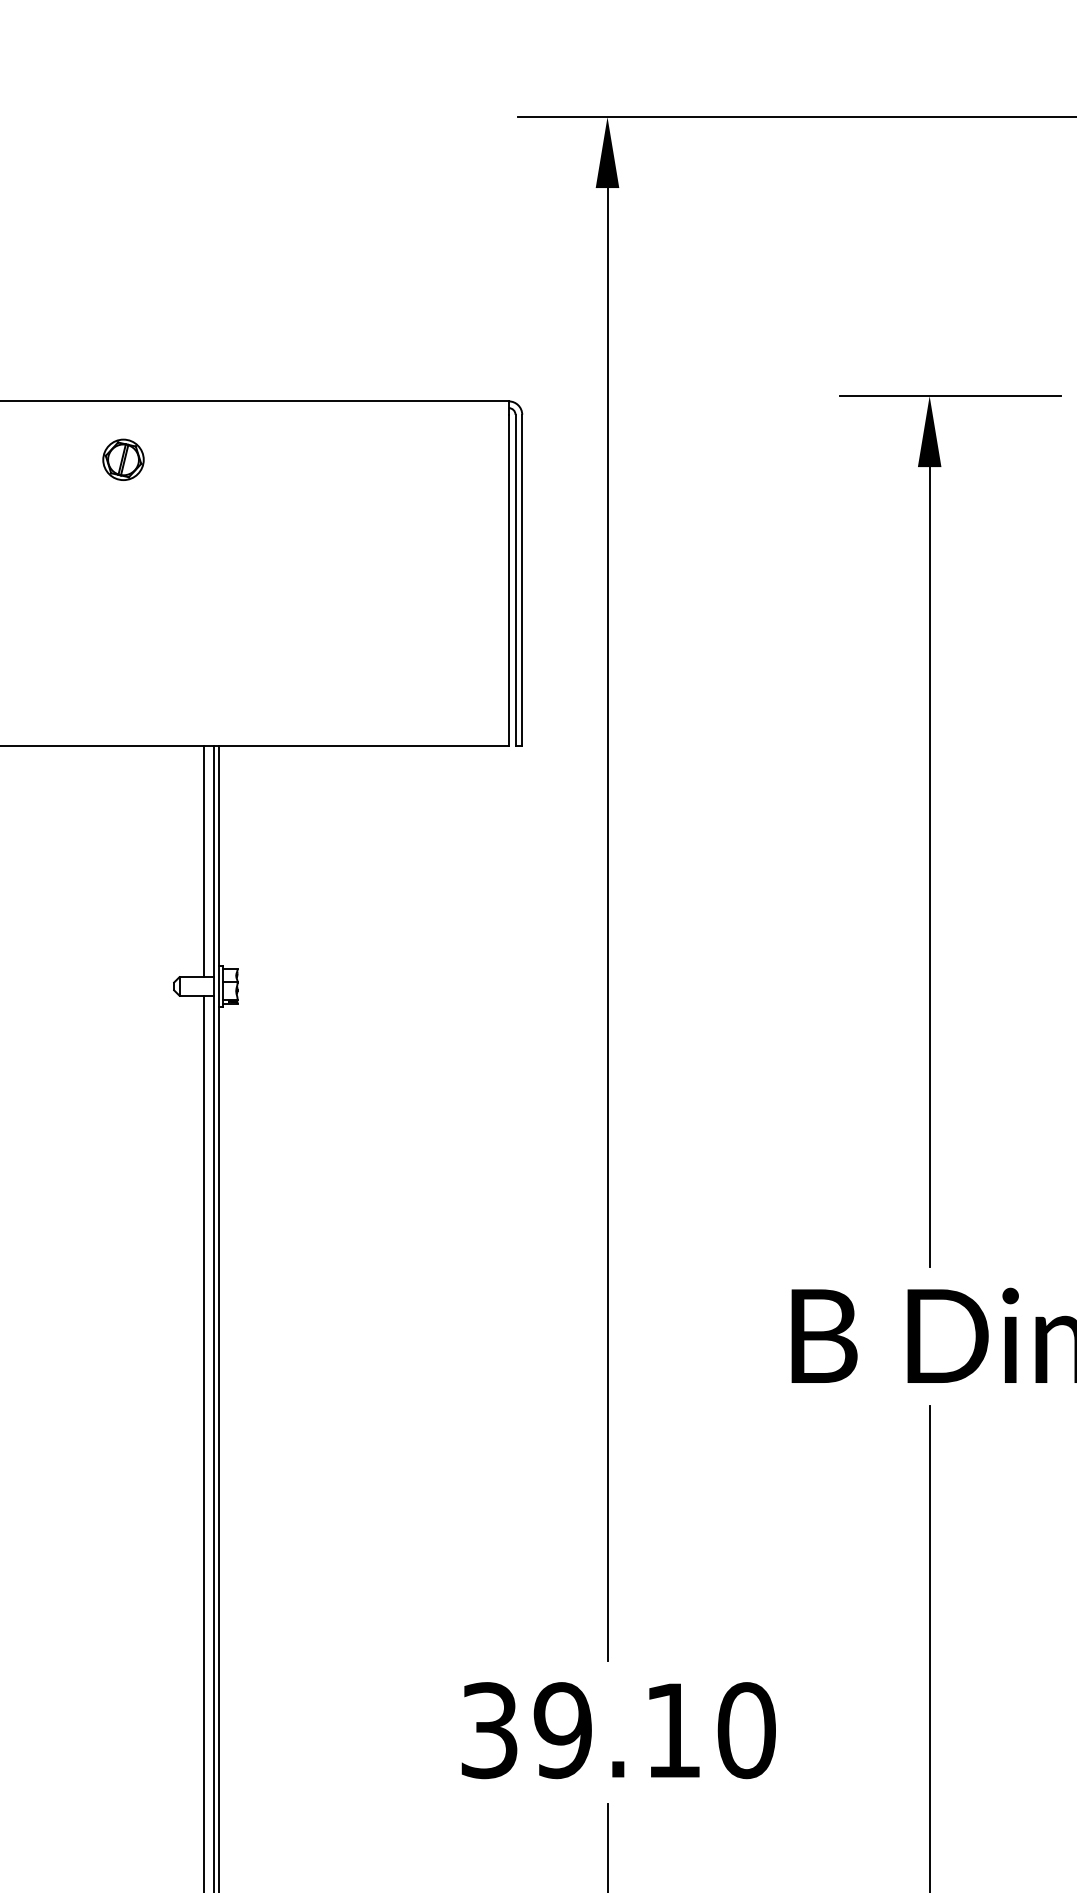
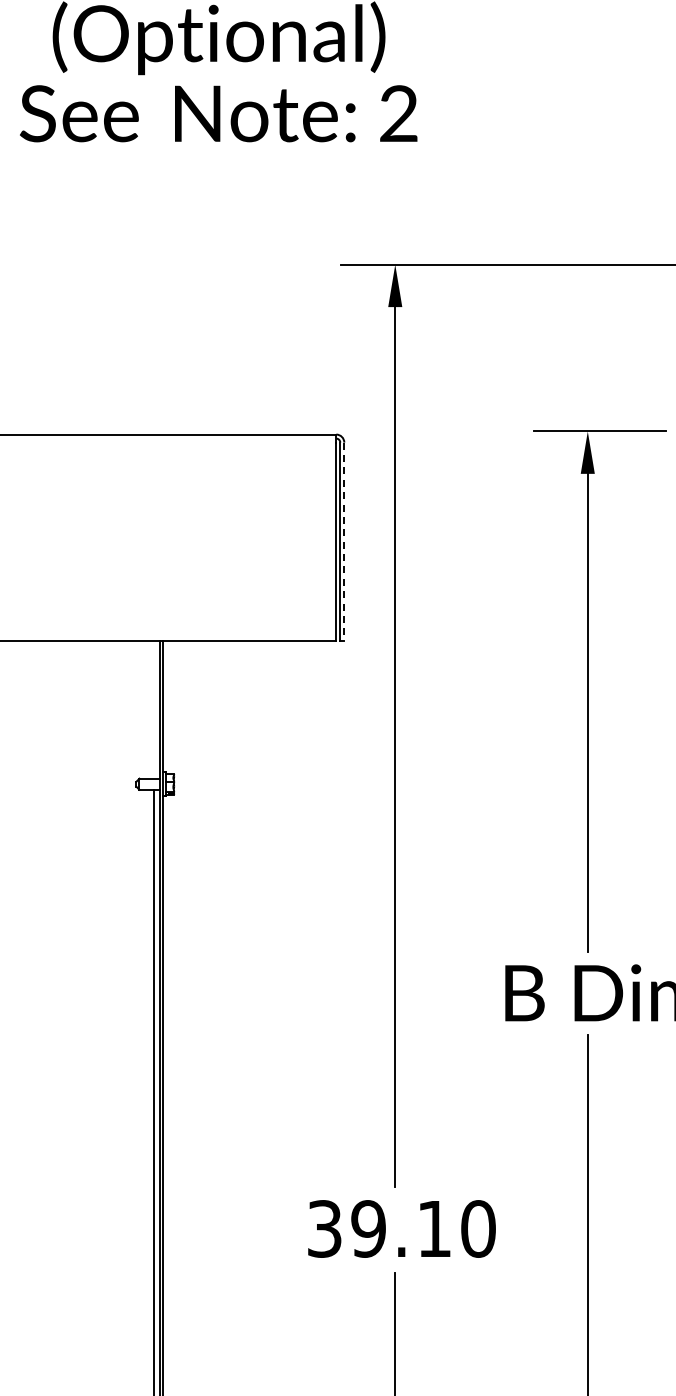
part: (122, 459) -> (105, 469), removed
line: (522, 580) -> (344, 541), solid -> dashed
line: (204, 861) -> (154, 709), removed

